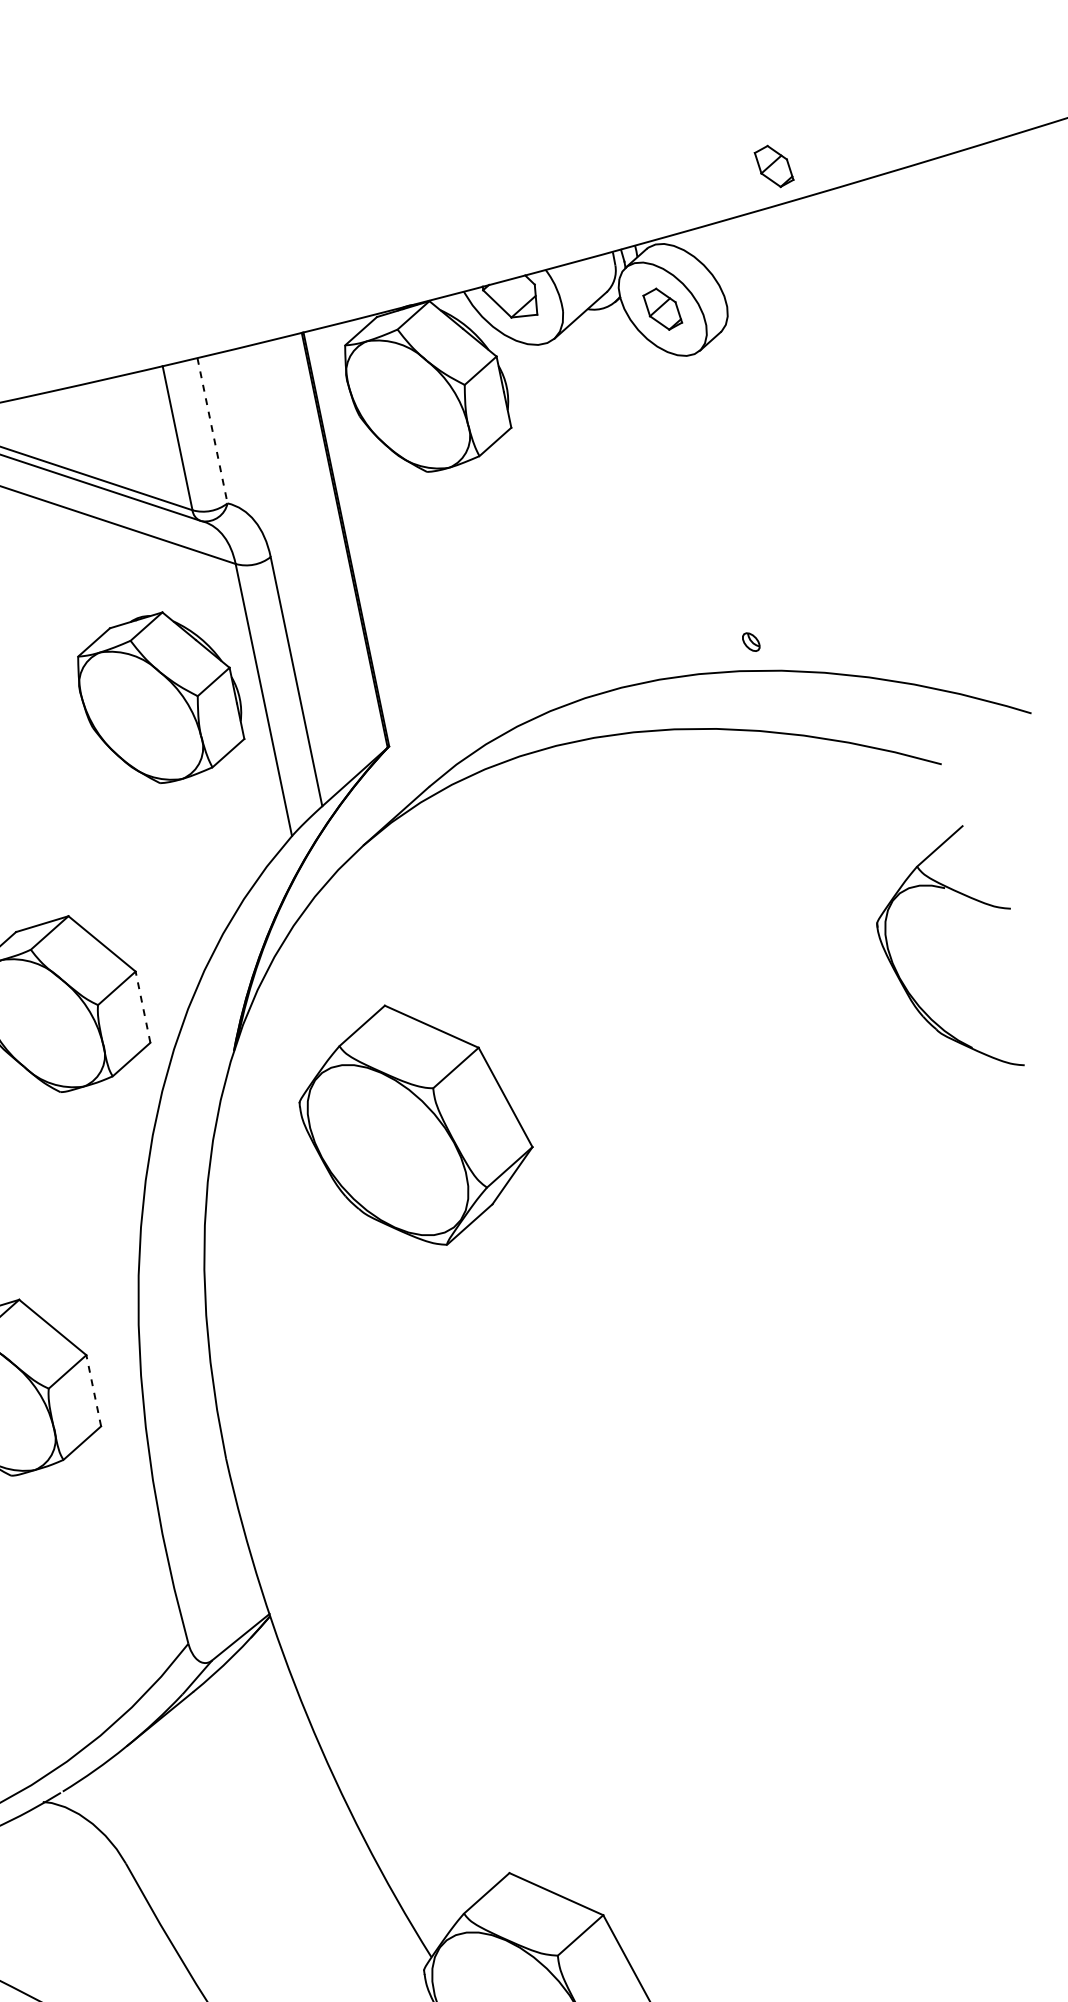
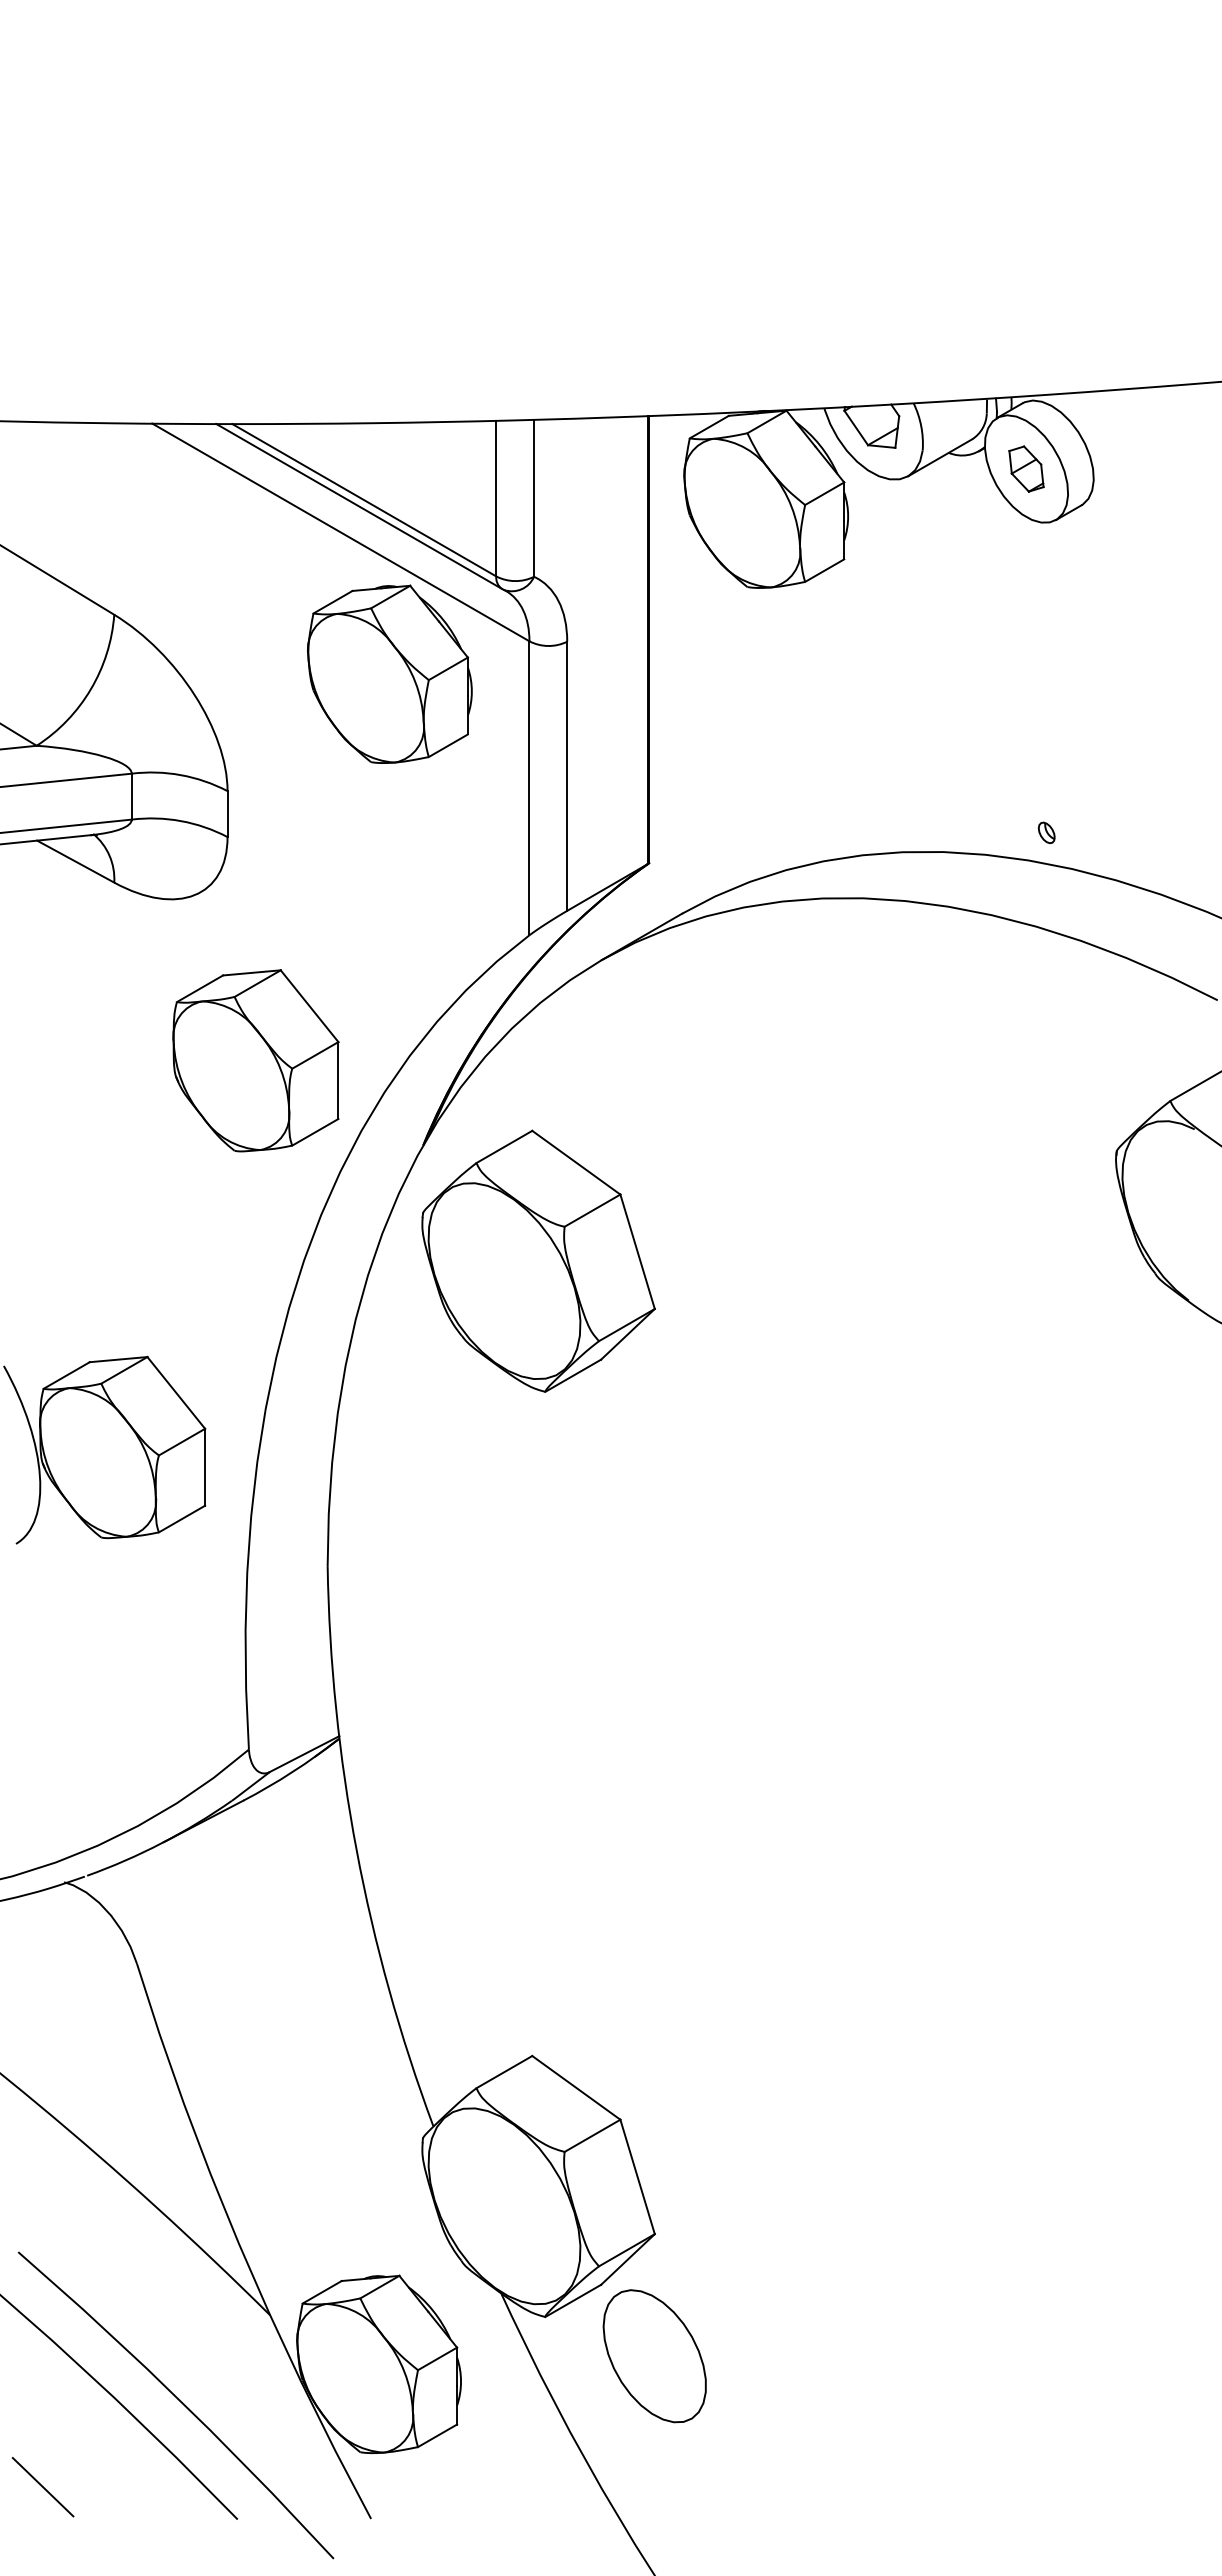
part: (774, 165) -> (1172, 344), removed
line: (212, 430) -> (534, 498), dashed -> solid
part: (160, 697) -> (389, 673), moved
line: (143, 1007) -> (338, 1080), dashed -> solid
part: (415, 1124) -> (538, 1260), moved
line: (93, 1390) -> (205, 1466), dashed -> solid

